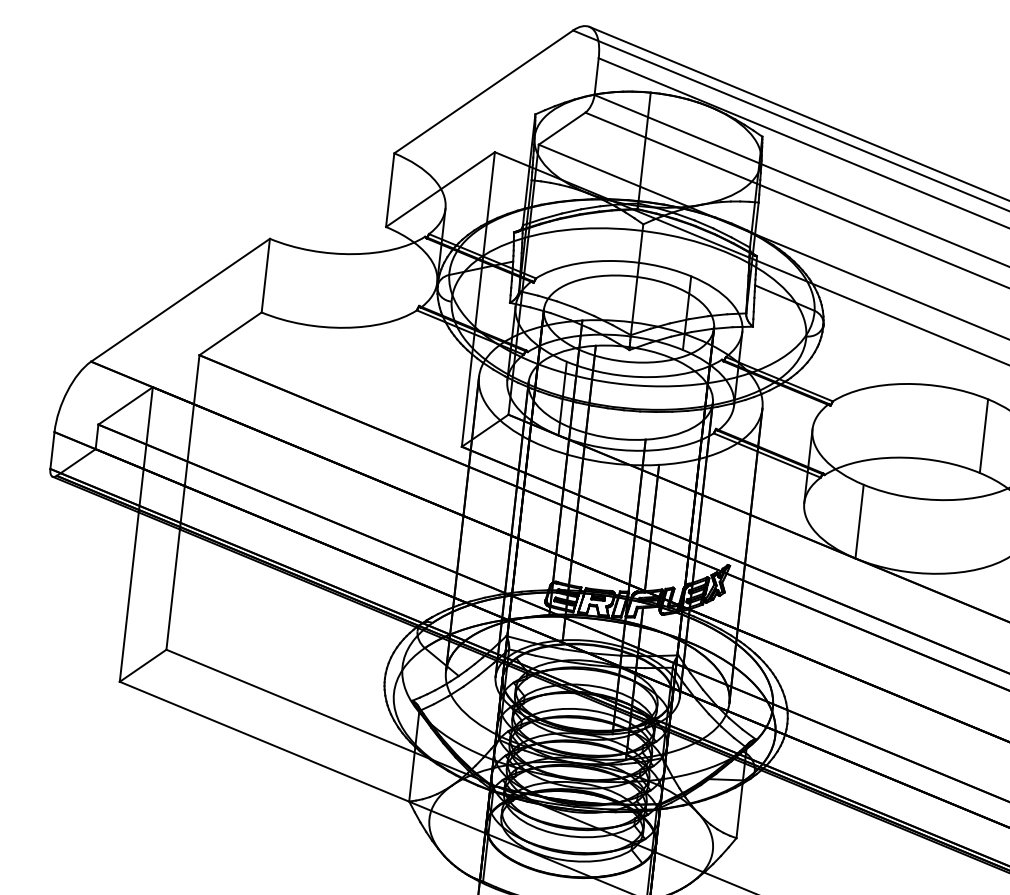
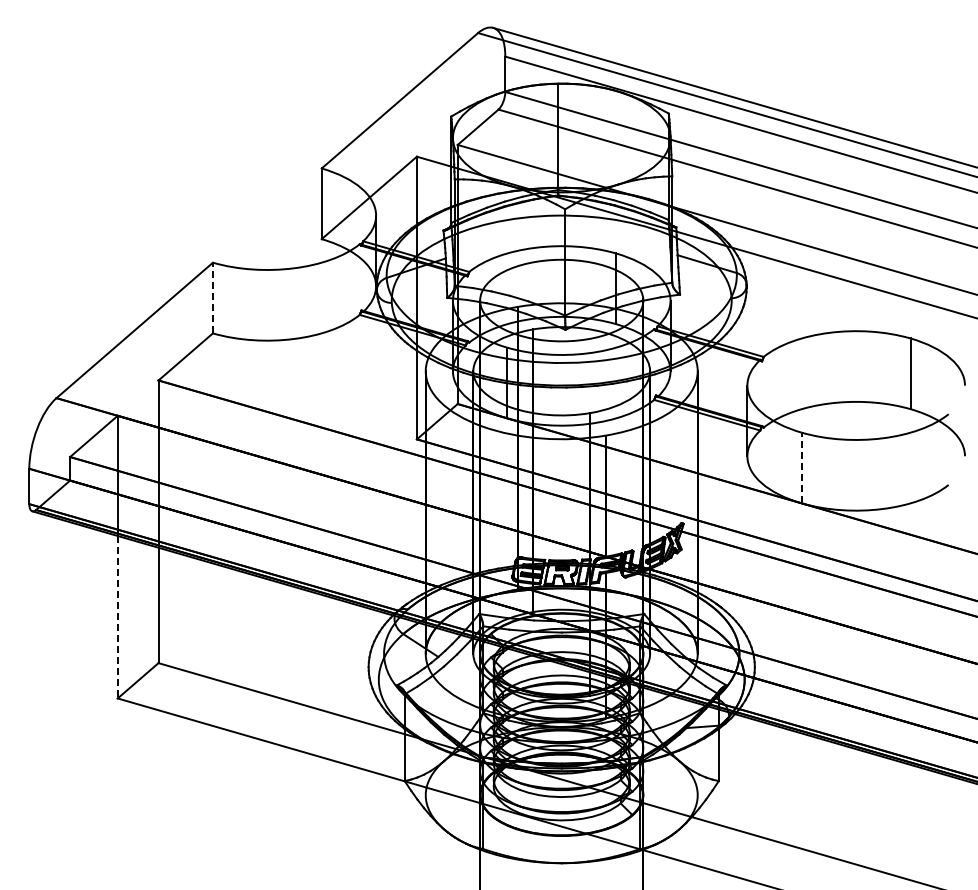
line: (265, 275) -> (212, 297), solid -> dashed
line: (859, 521) -> (801, 467), solid -> dashed
line: (129, 597) -> (117, 617), solid -> dashed

